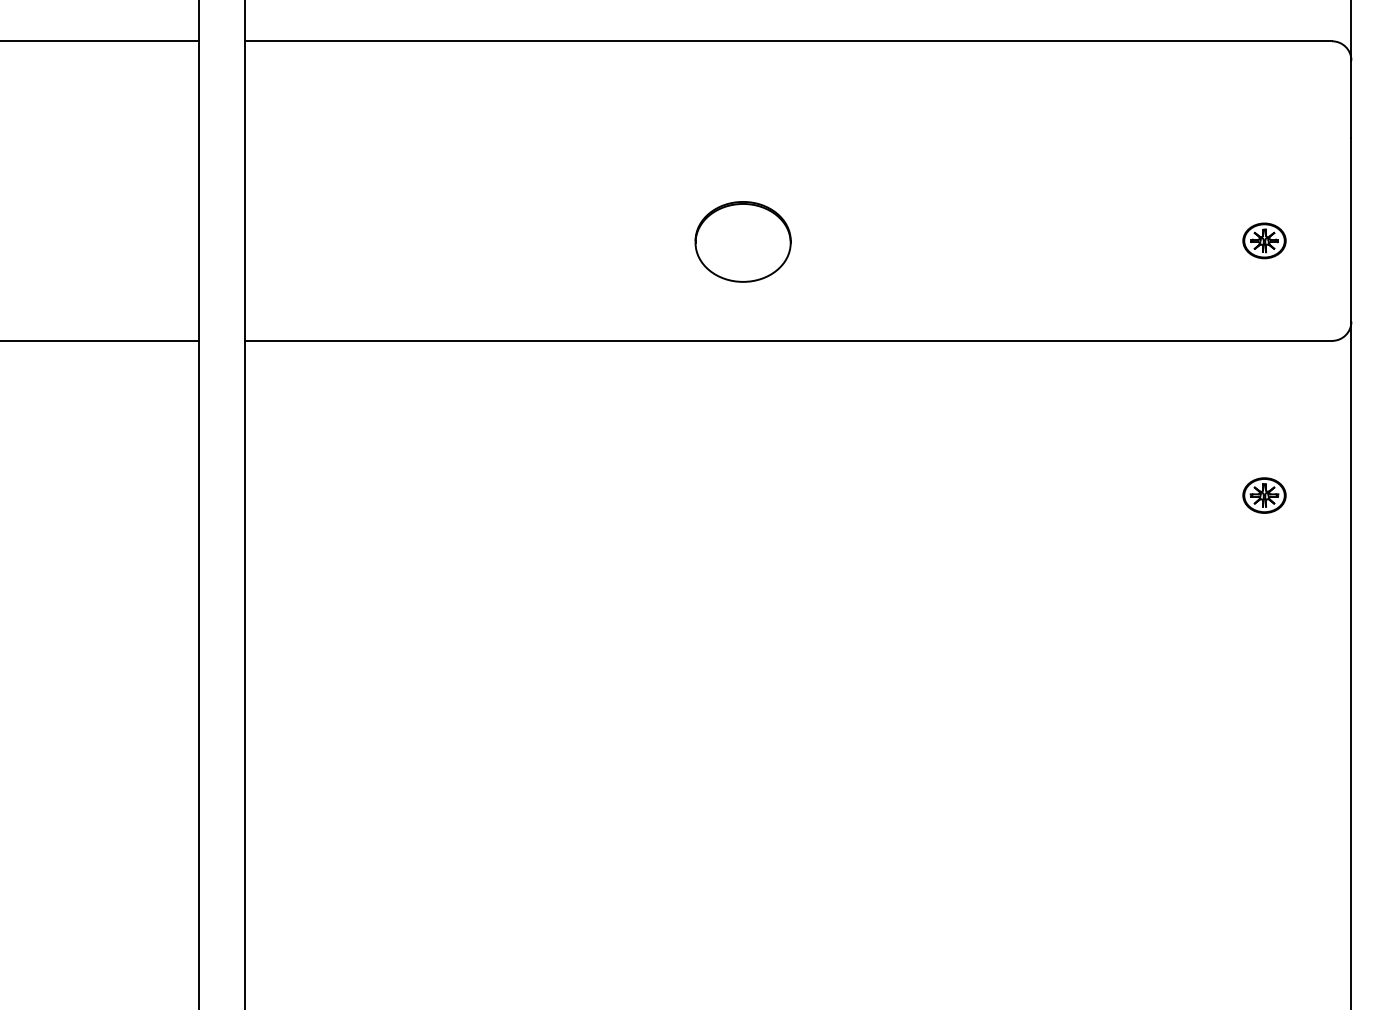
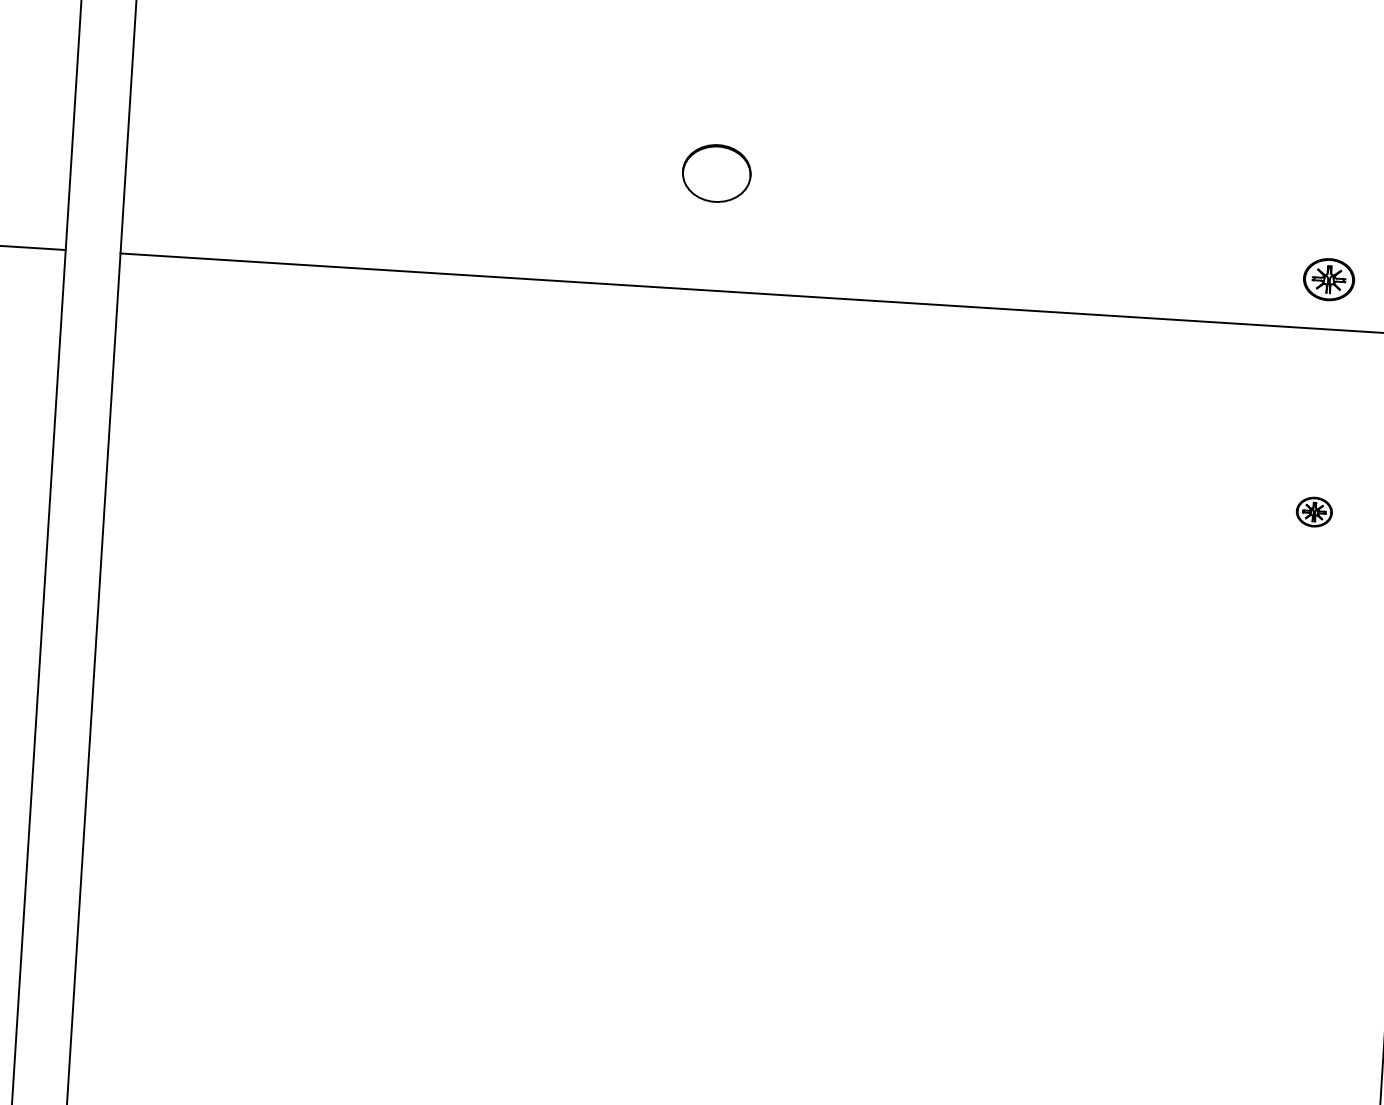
part: (1264, 240) -> (1329, 279), moved
part: (742, 241) -> (716, 172), size x0.6
part: (1264, 495) -> (1314, 512), size x0.7

